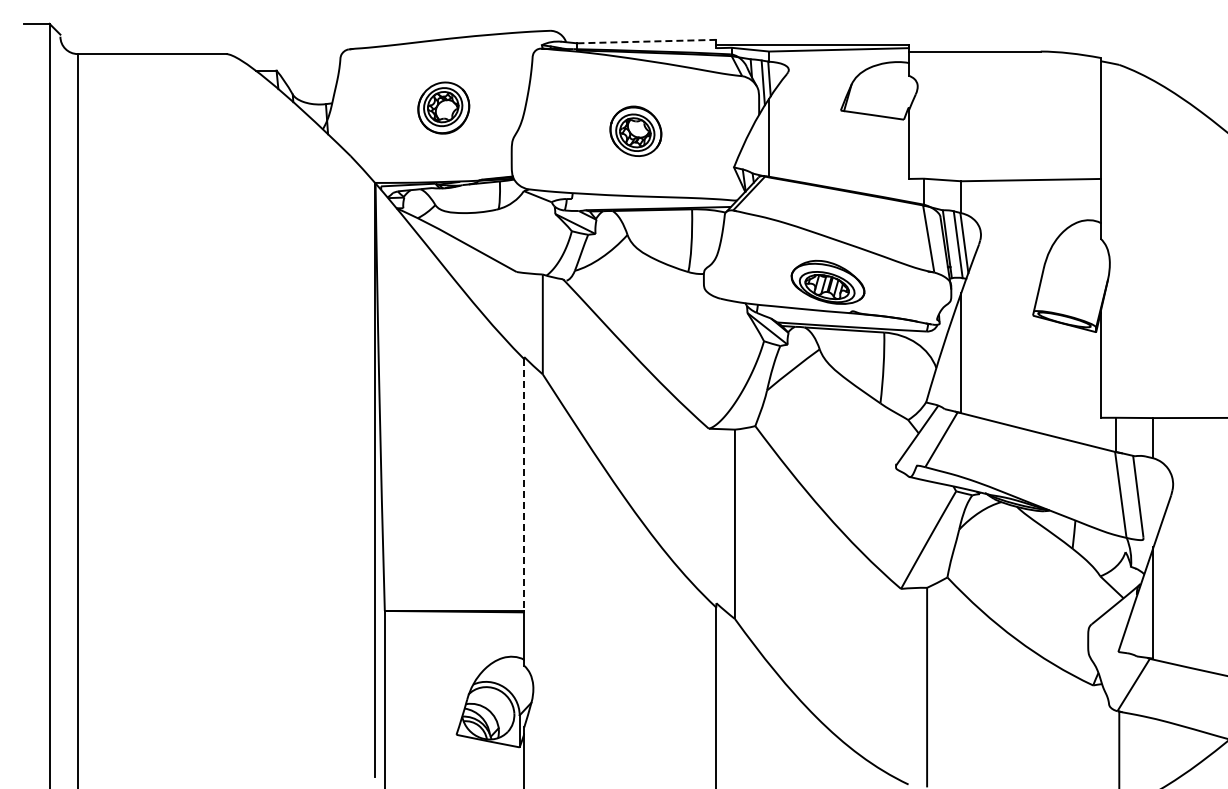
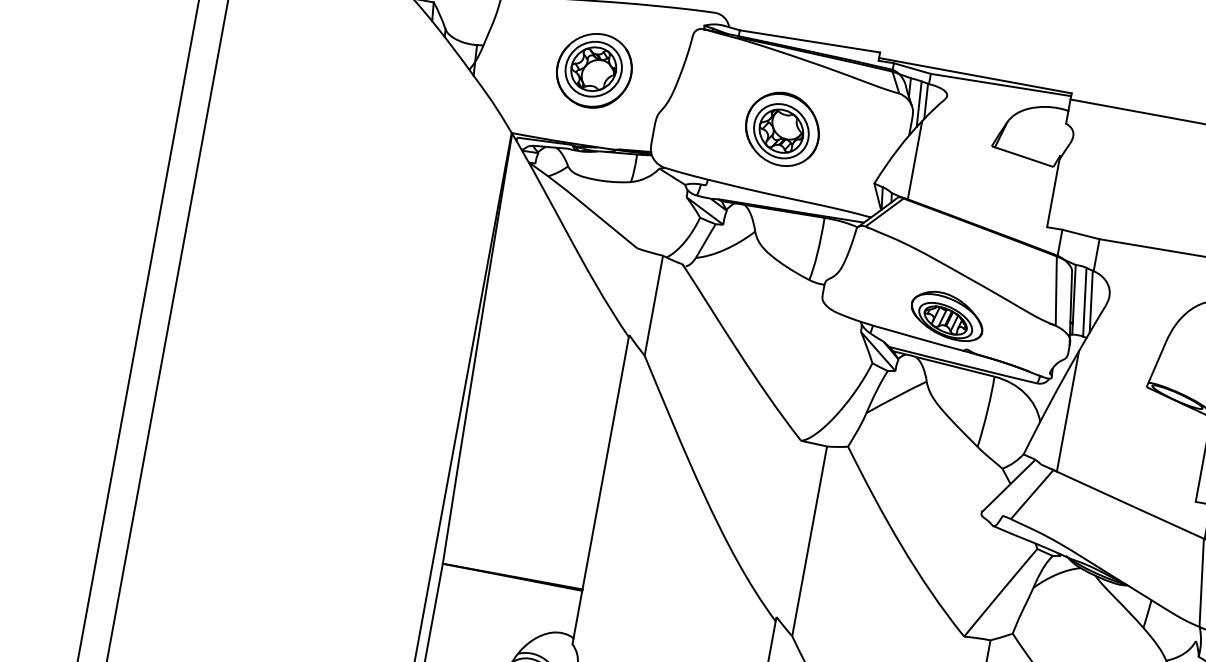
line: (646, 41) -> (809, 41), dashed -> solid
part: (443, 107) -> (594, 70), size x1.43
part: (635, 131) -> (782, 129), size x1.43
line: (524, 485) -> (605, 463), dashed -> solid

